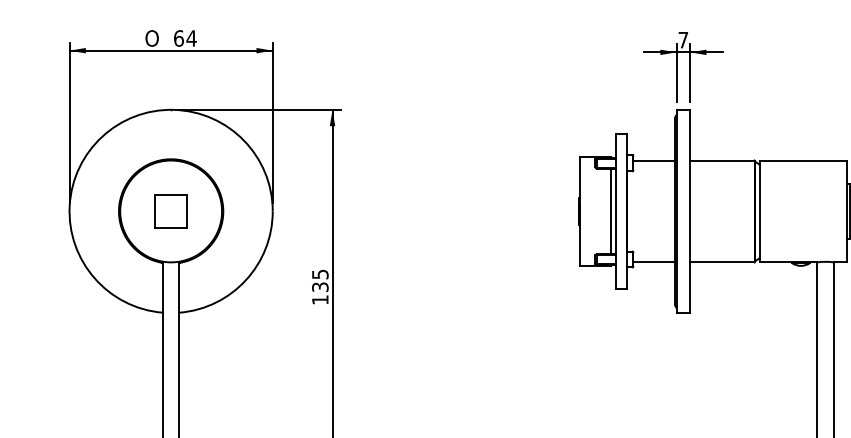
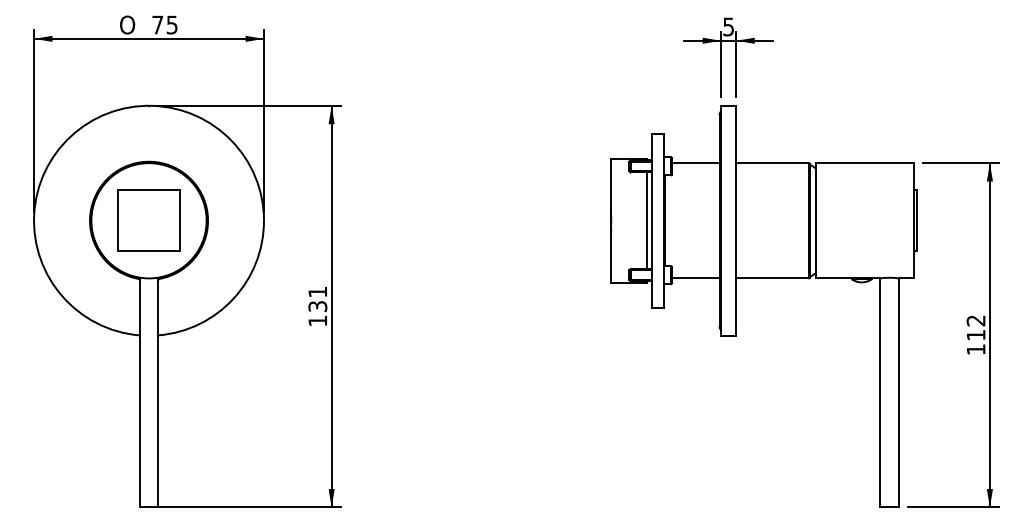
text: (185, 37) -> (165, 24), 64 -> 75
text: (683, 39) -> (728, 26), 7 -> 5
part: (170, 211) -> (148, 220), size x1.67
text: (320, 274) -> (317, 292), 135 -> 131

